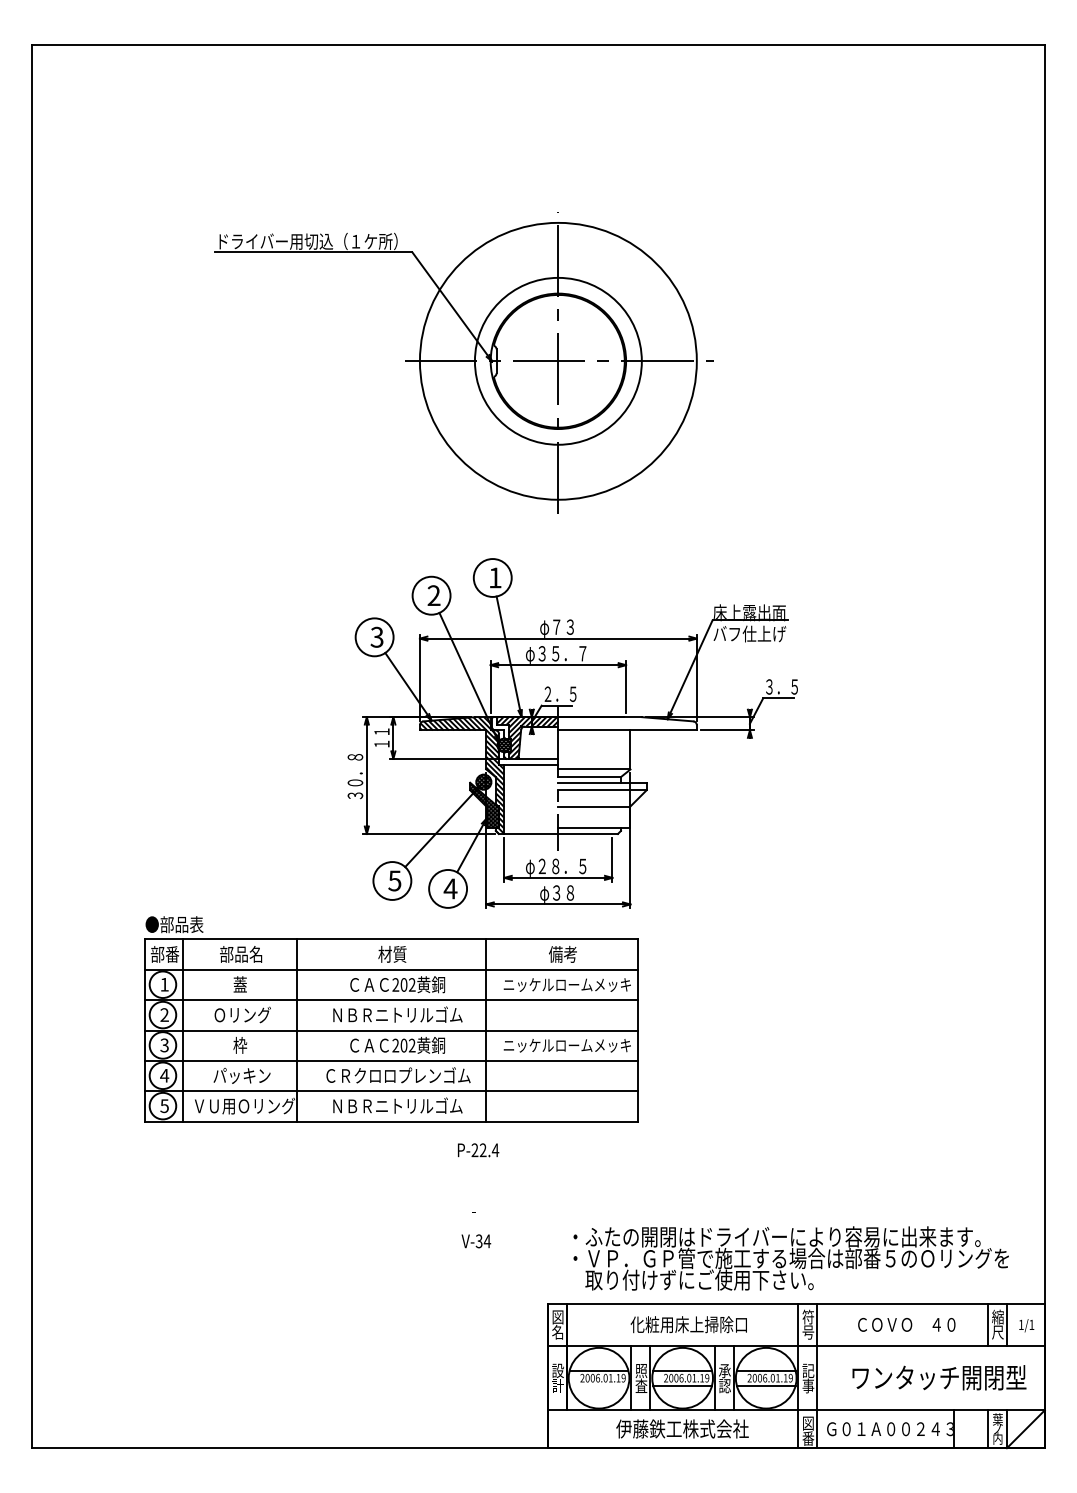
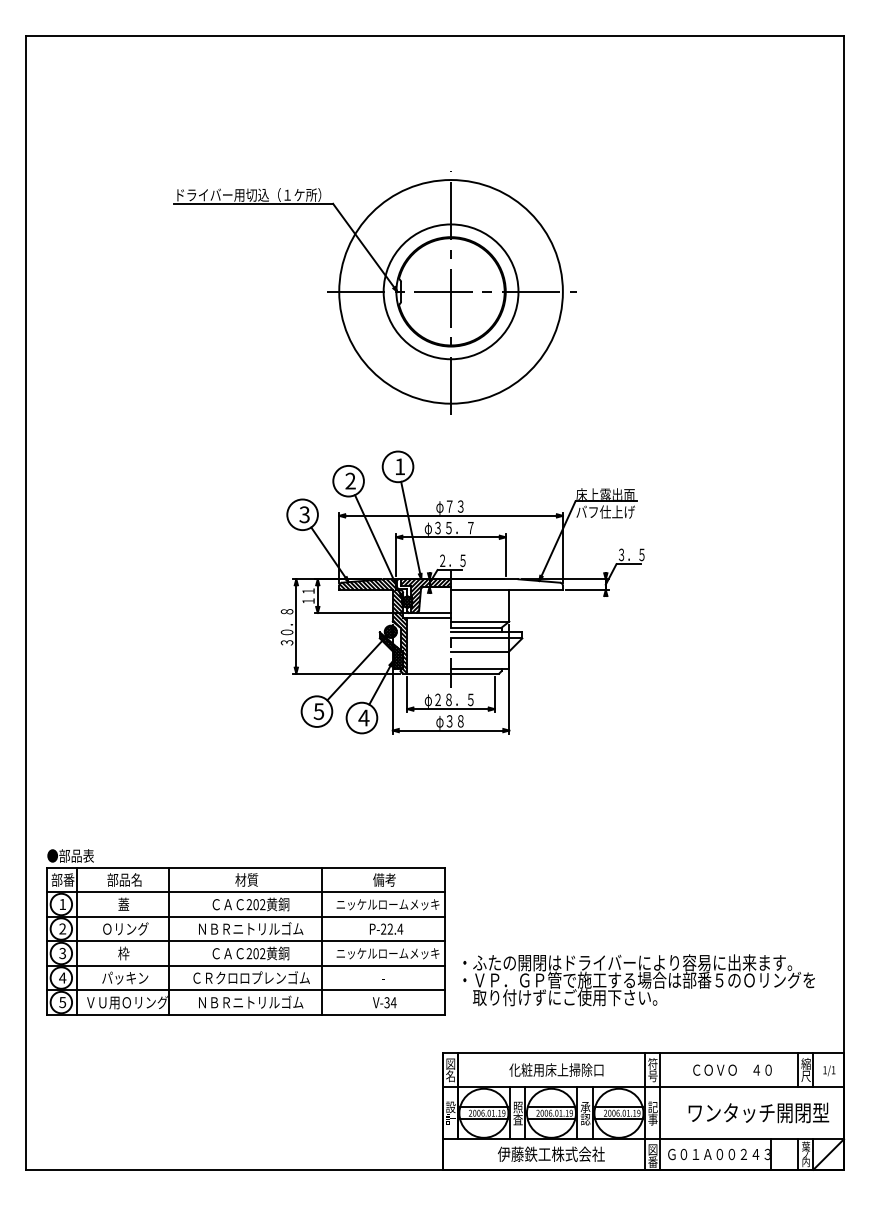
part: (391, 1019) -> (245, 932), moved
text: (790, 1258) -> (638, 980), moved
line: (598, 1385) -> (483, 1119), added

